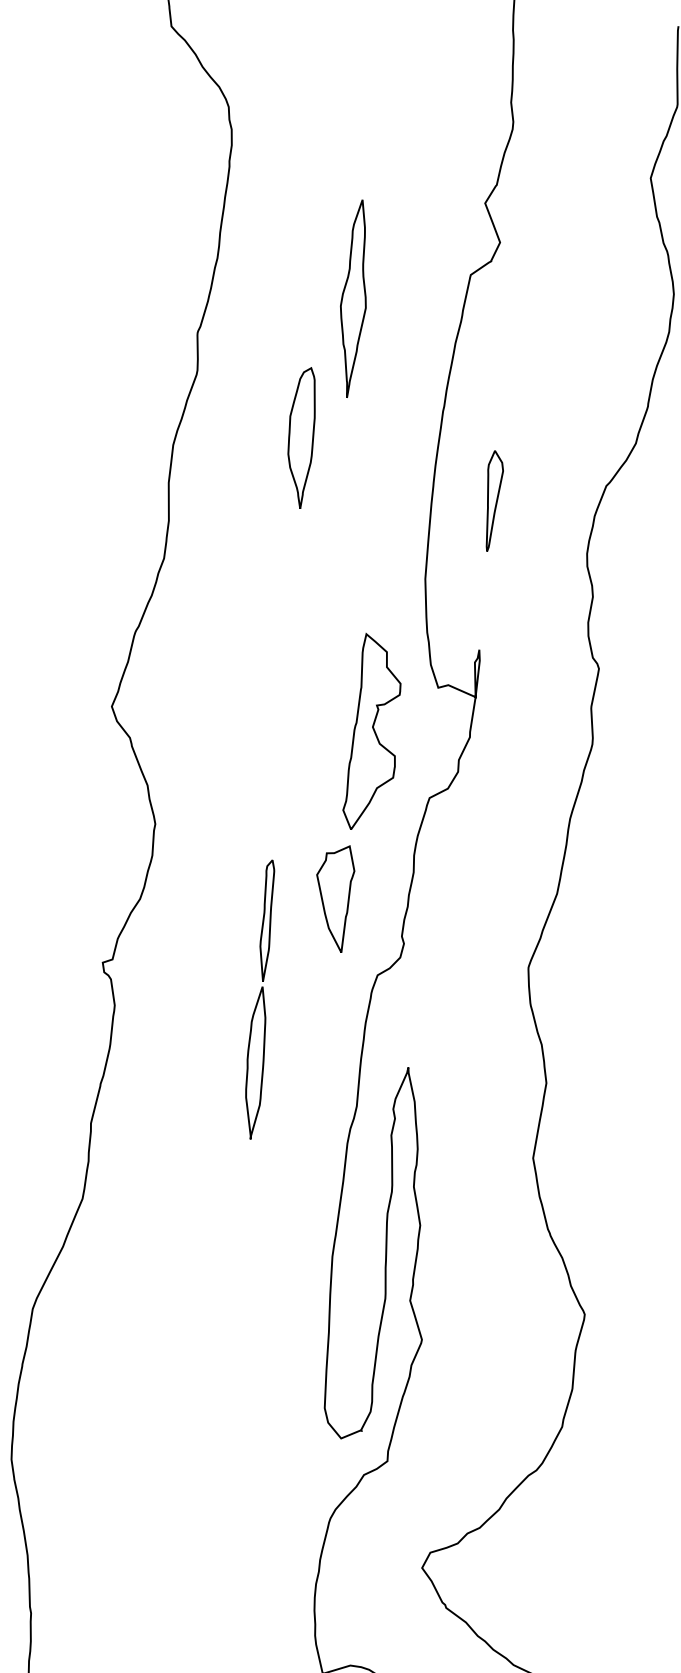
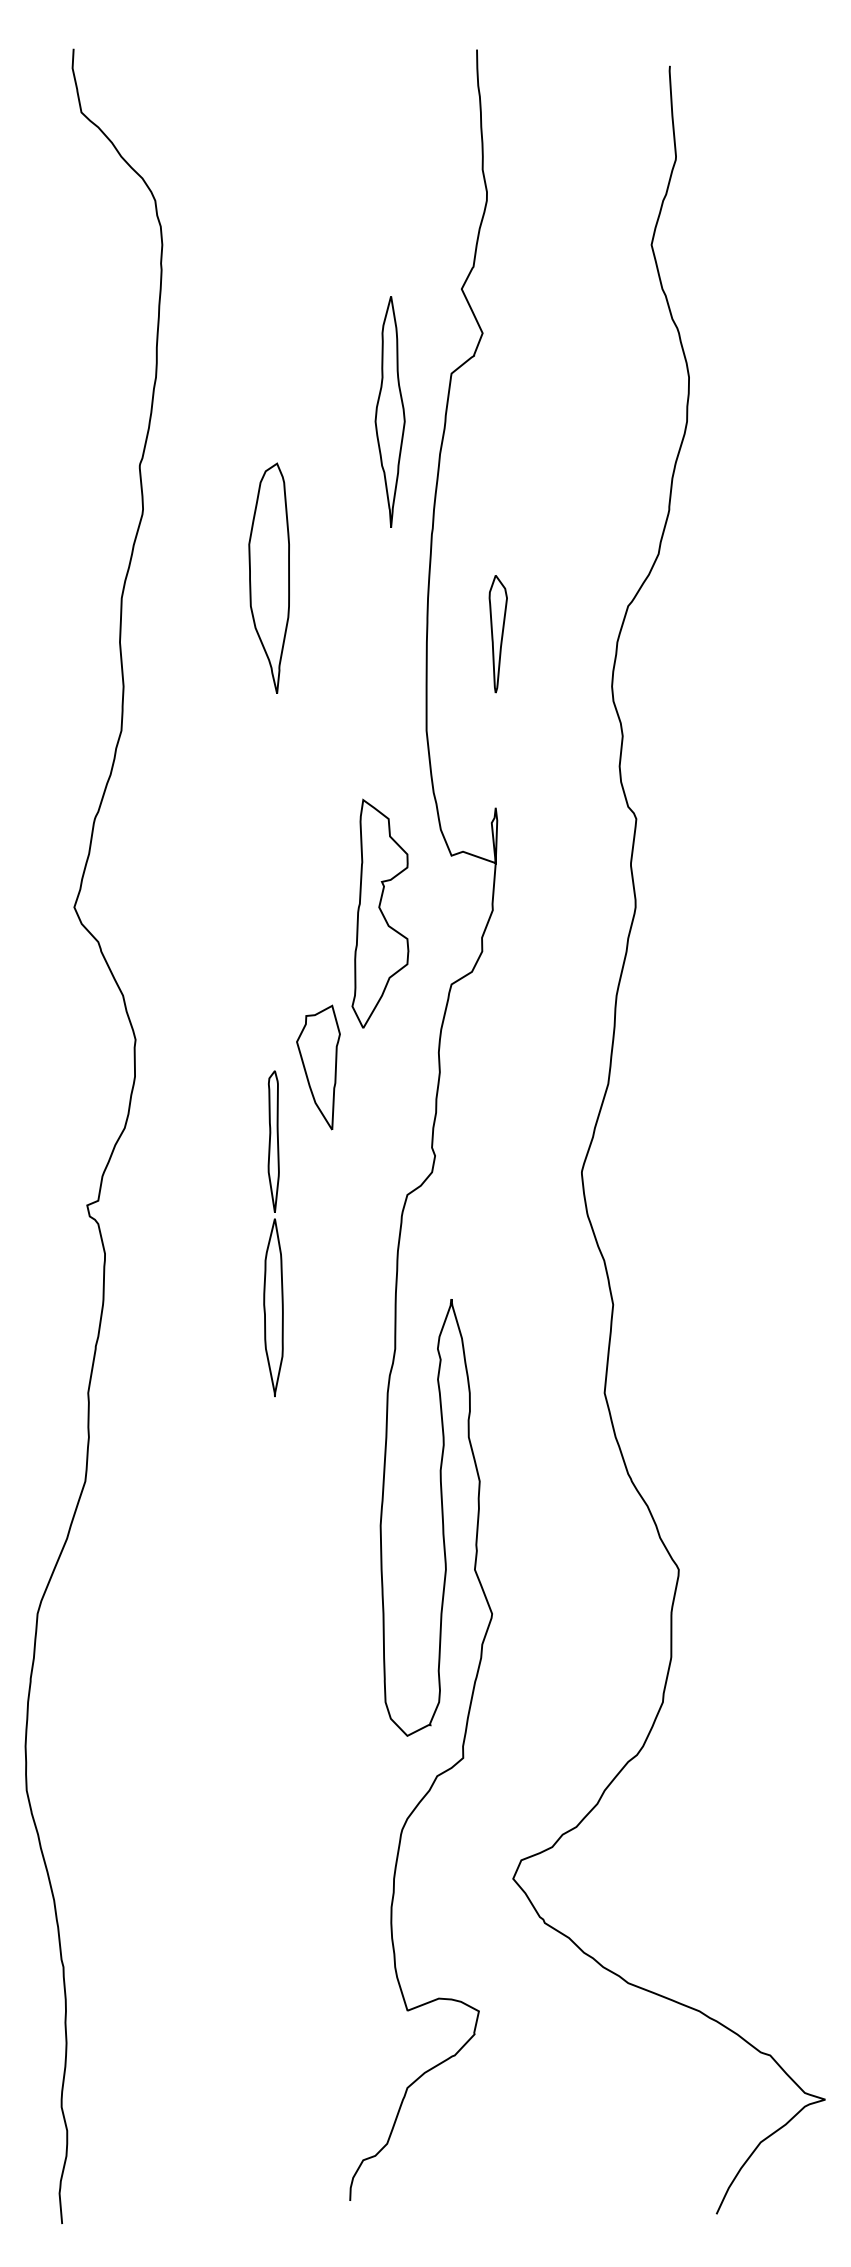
part: (353, 298) -> (389, 411), moved
part: (301, 437) -> (269, 577), size x1.4
part: (333, 898) -> (318, 1067), moved

